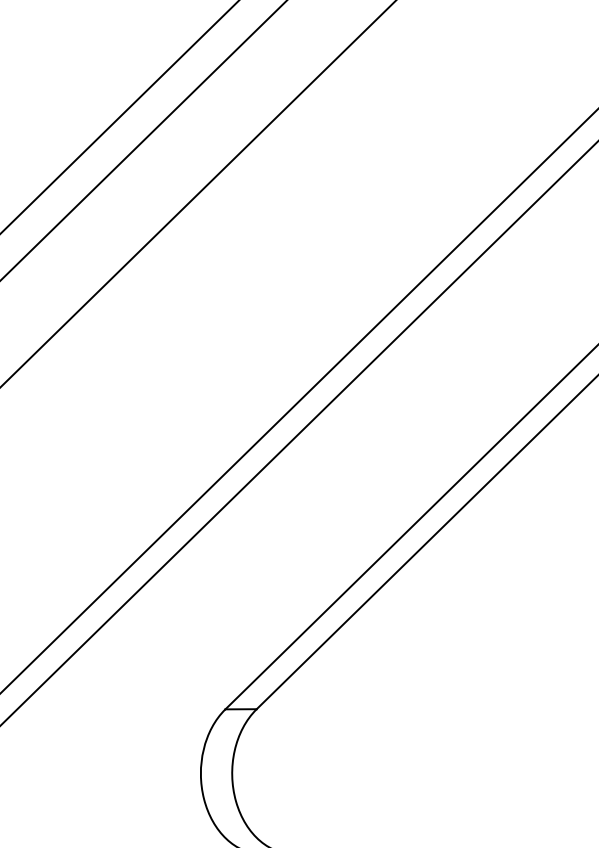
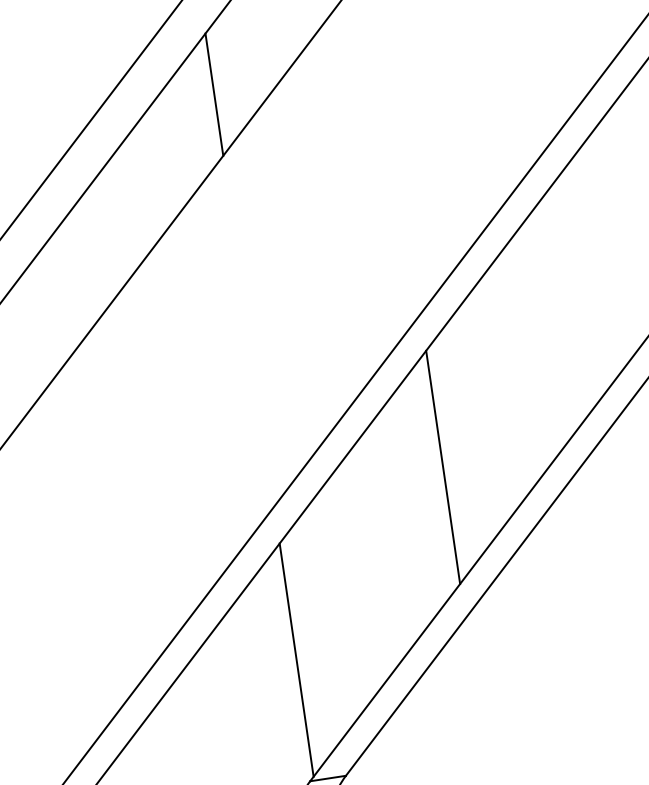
line: (230, 108) -> (214, 93), added
line: (378, 457) -> (442, 467), added
line: (228, 603) -> (295, 659), added

